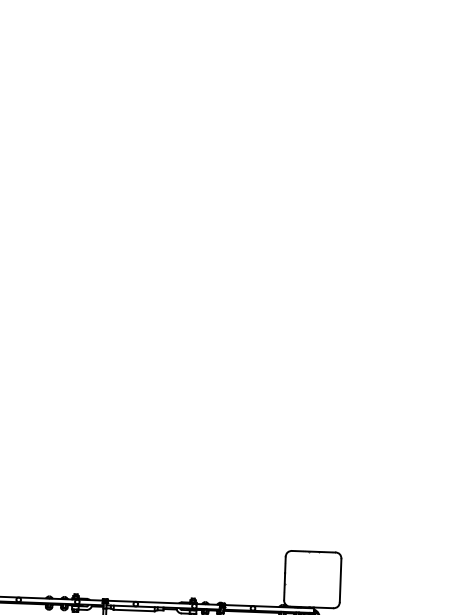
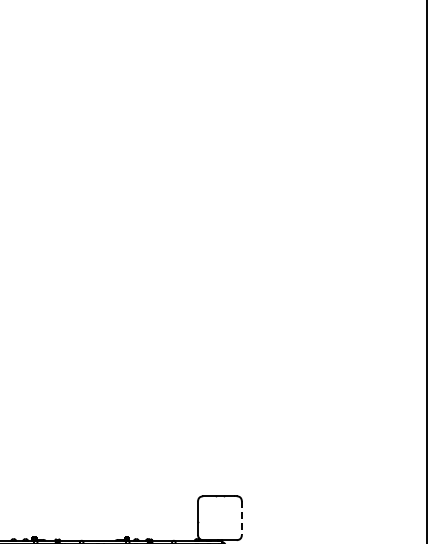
line: (340, 580) -> (241, 518), solid -> dashed

